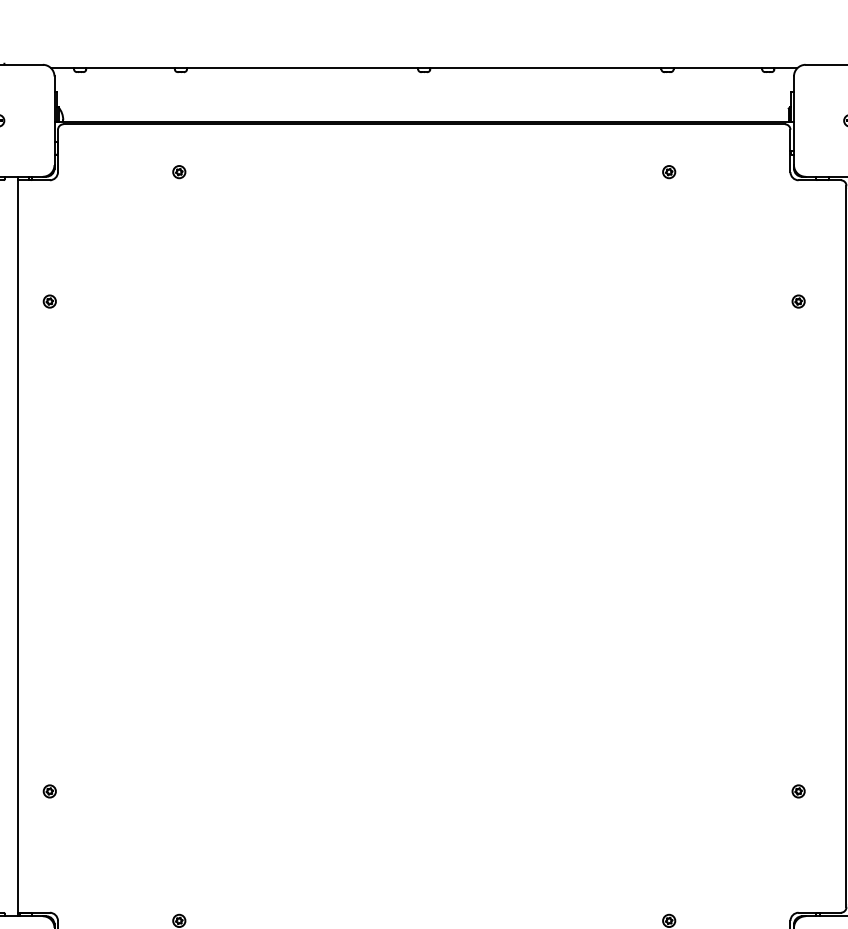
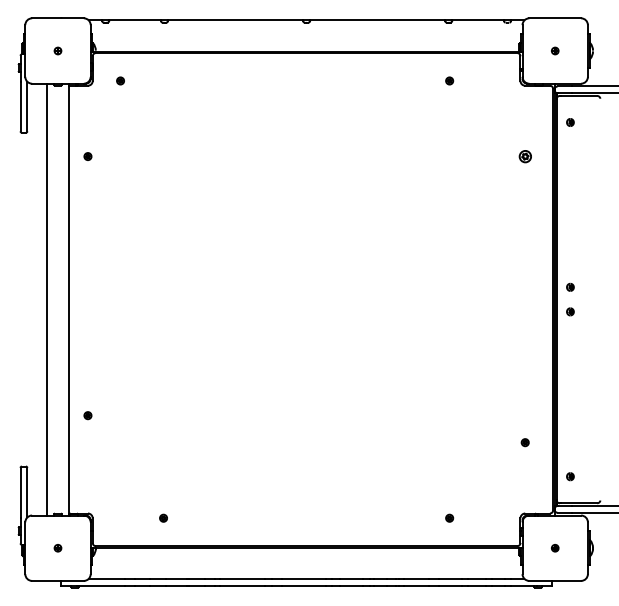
part: (179, 171) -> (120, 80), moved
part: (797, 301) -> (524, 156), size x1.6
part: (49, 791) -> (87, 415), moved

